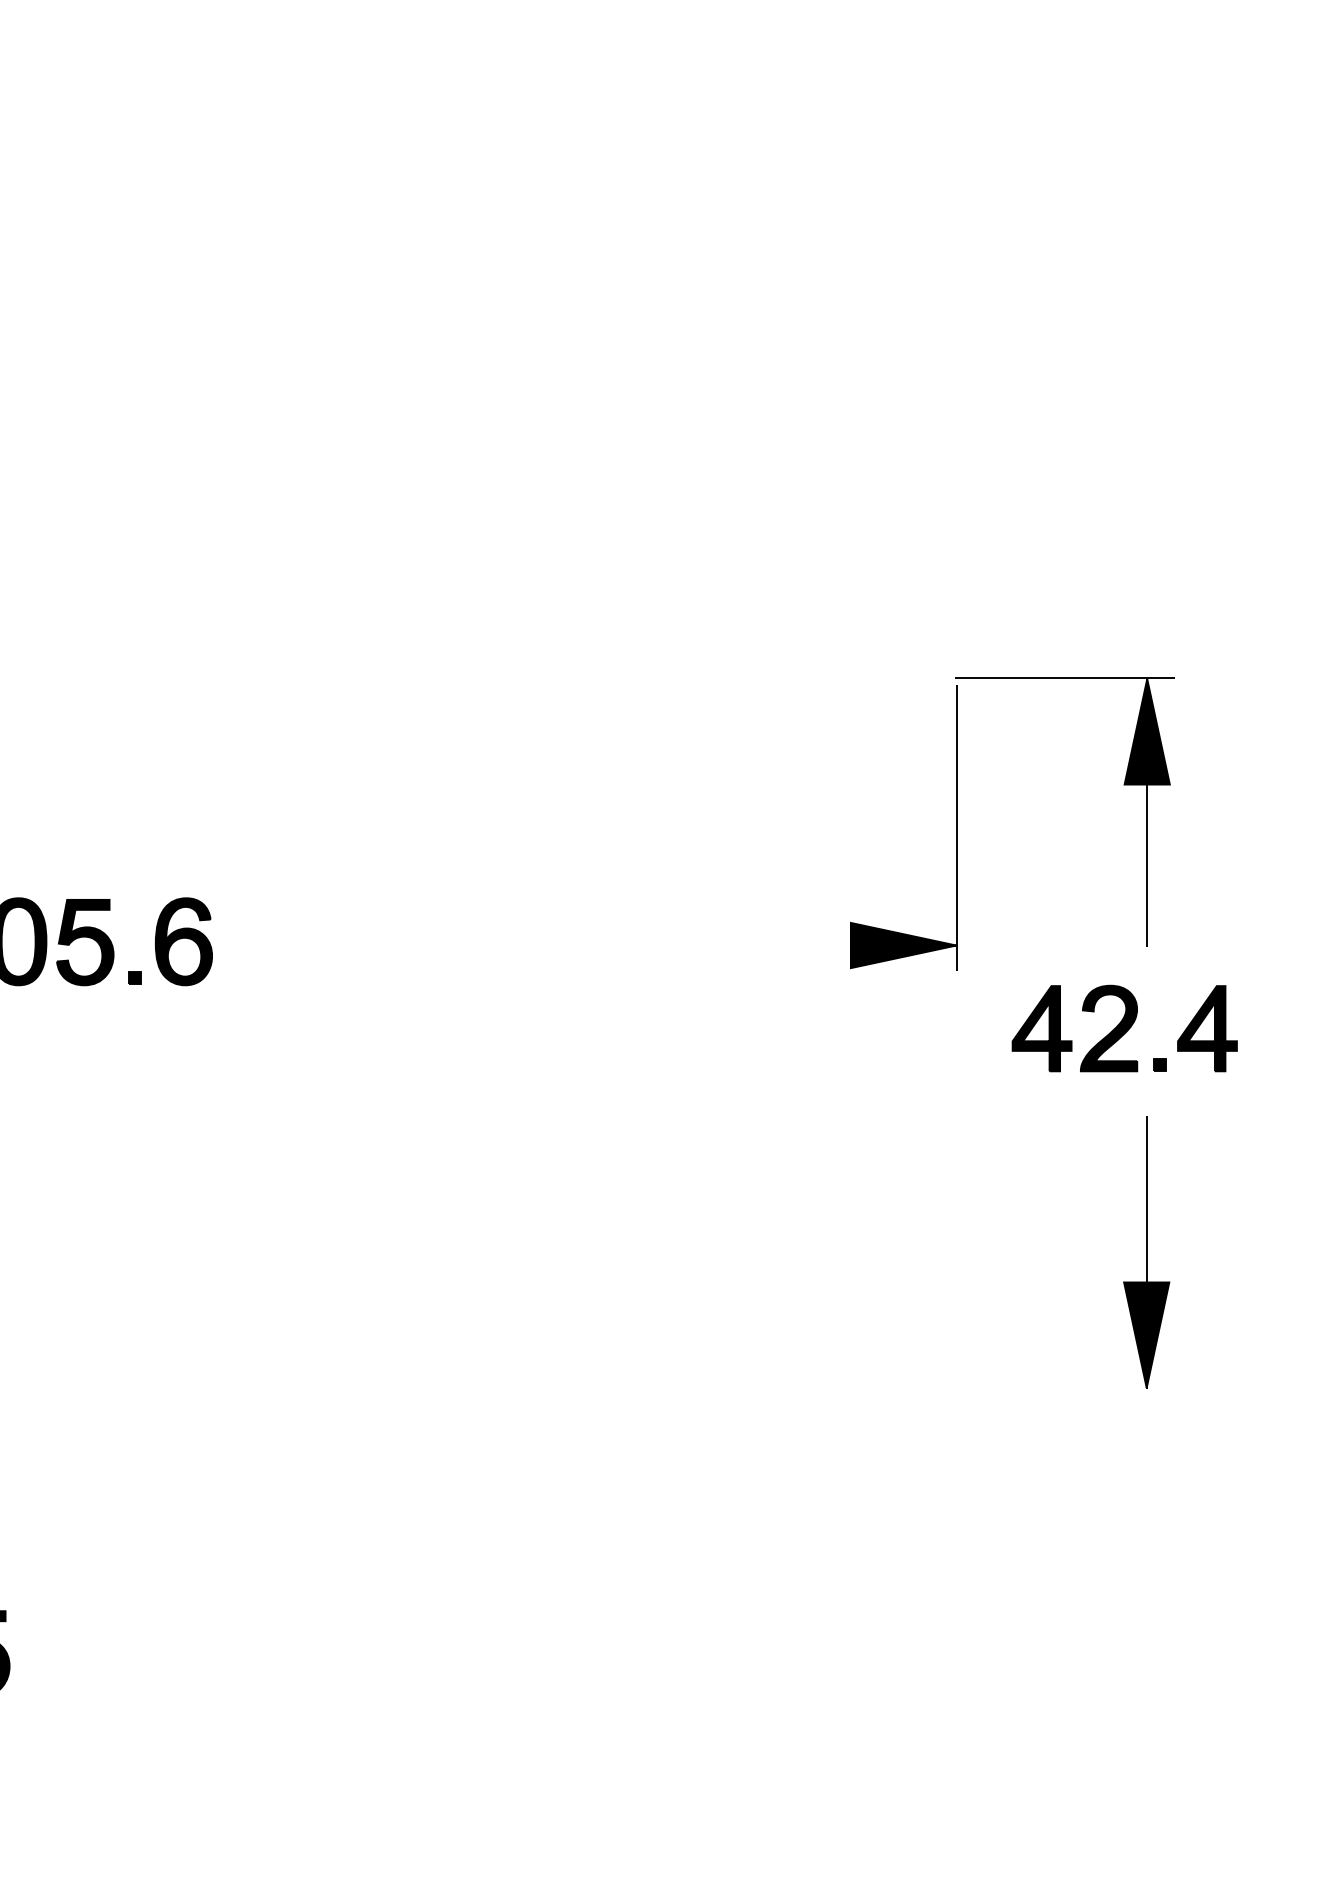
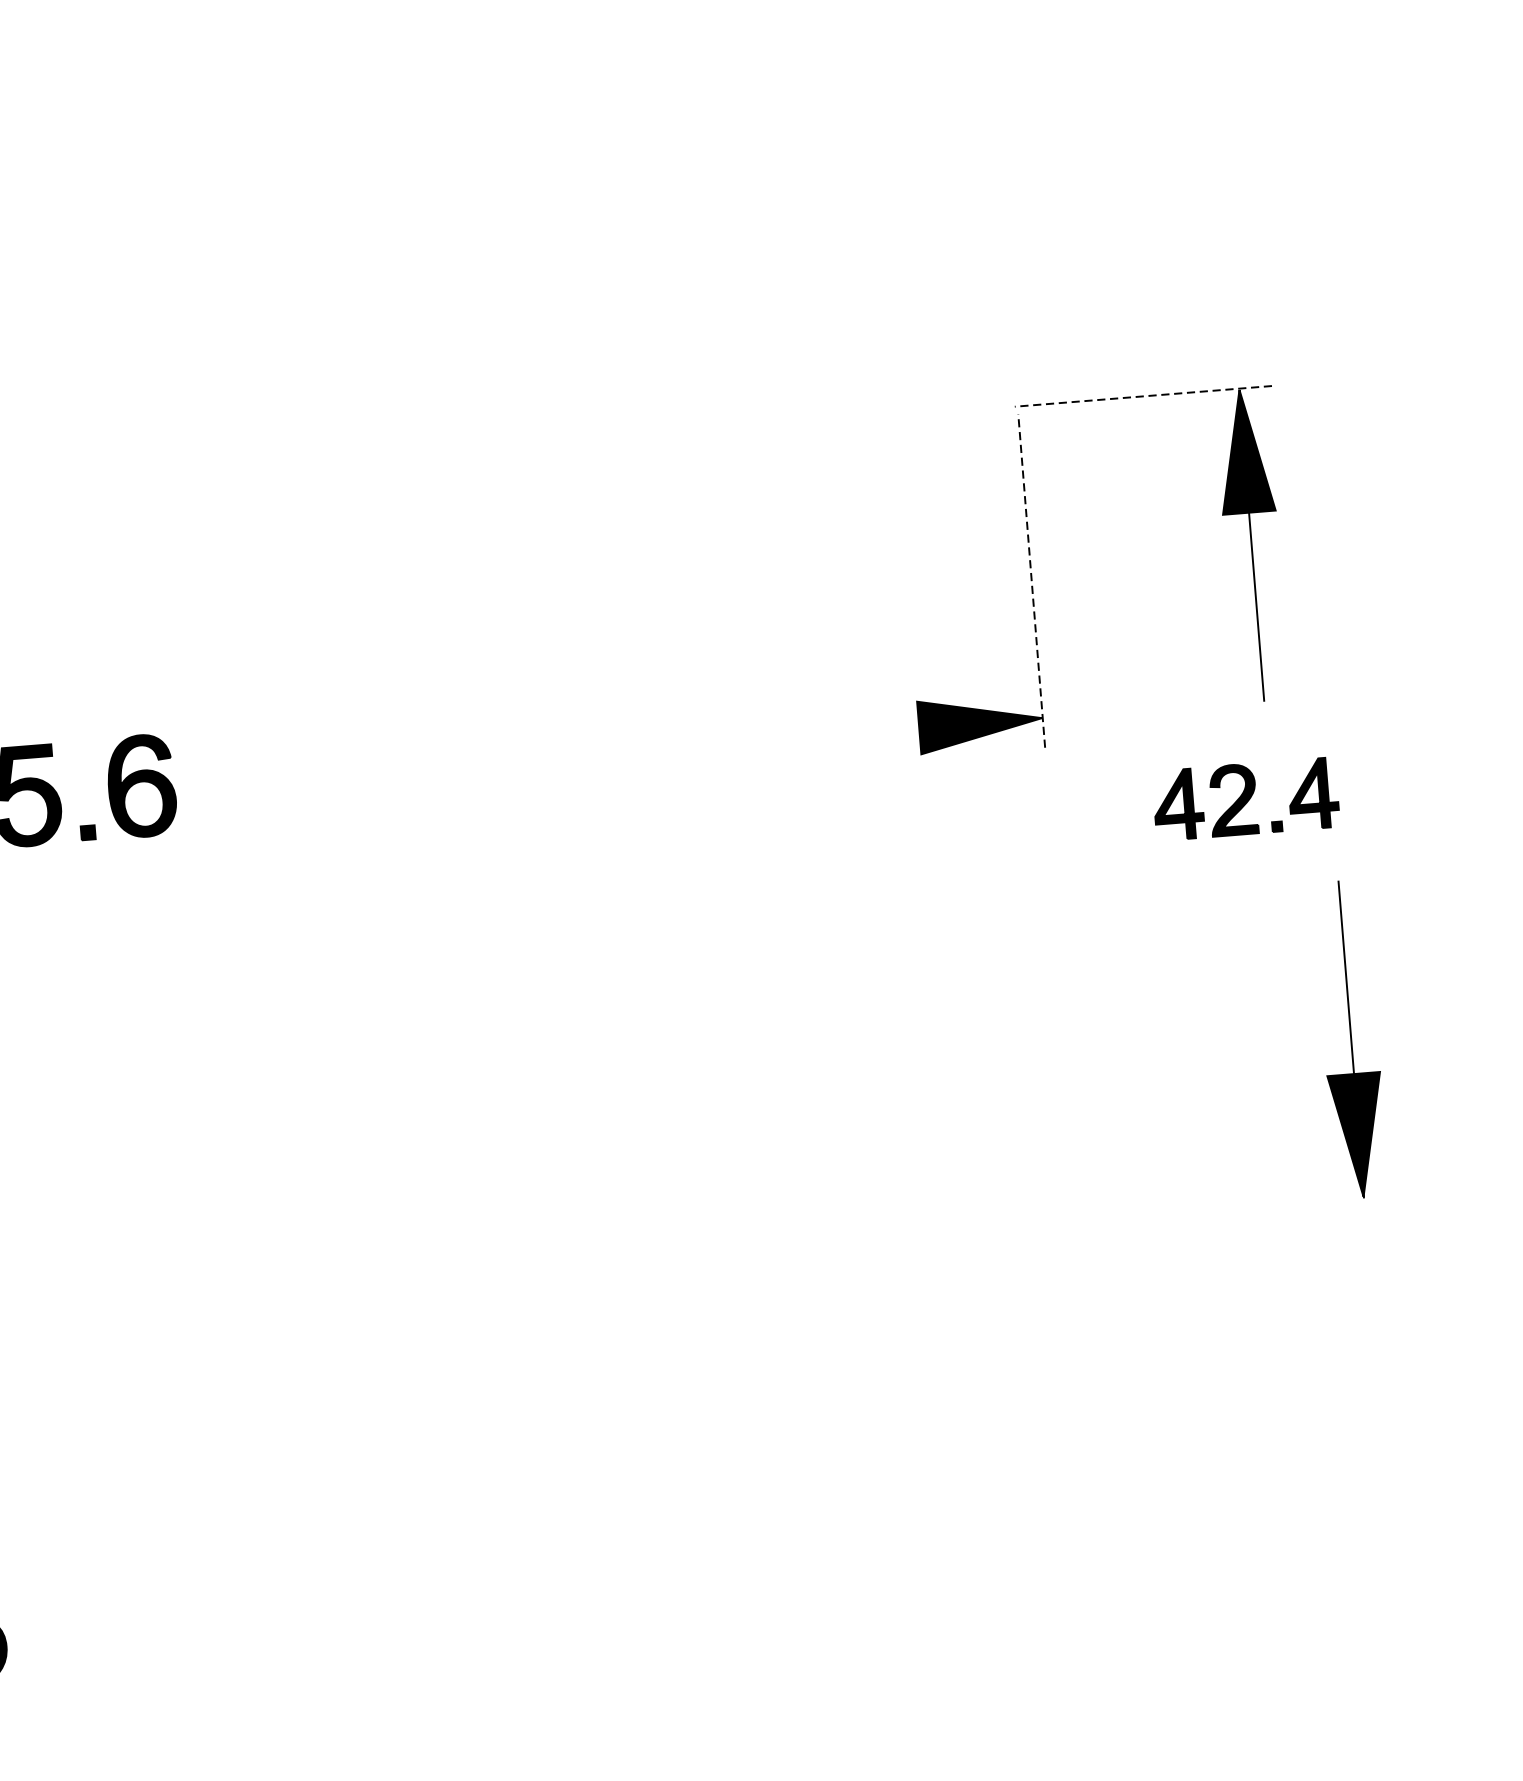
line: (1064, 678) -> (1143, 396), solid -> dashed
line: (956, 827) -> (1031, 580), solid -> dashed
part: (1124, 1028) -> (1245, 799), size x0.7
part: (1146, 1252) -> (1350, 1039), moved

